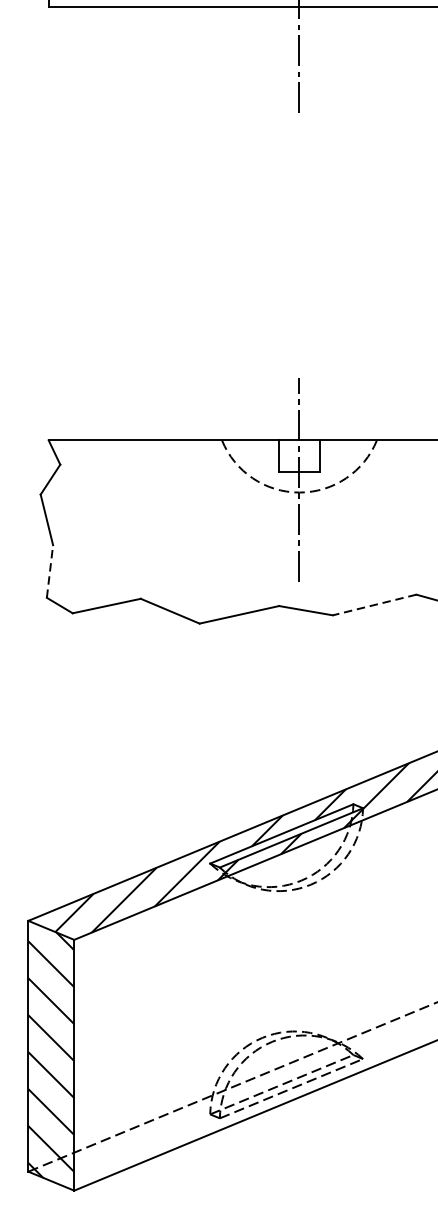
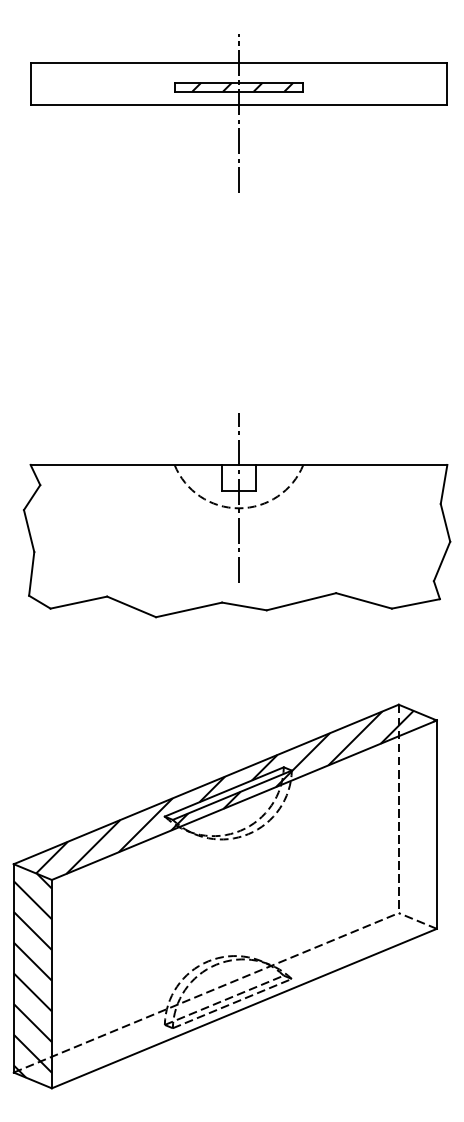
line: (49, 571) -> (31, 573), dashed -> solid
line: (374, 604) -> (301, 601), dashed -> solid

